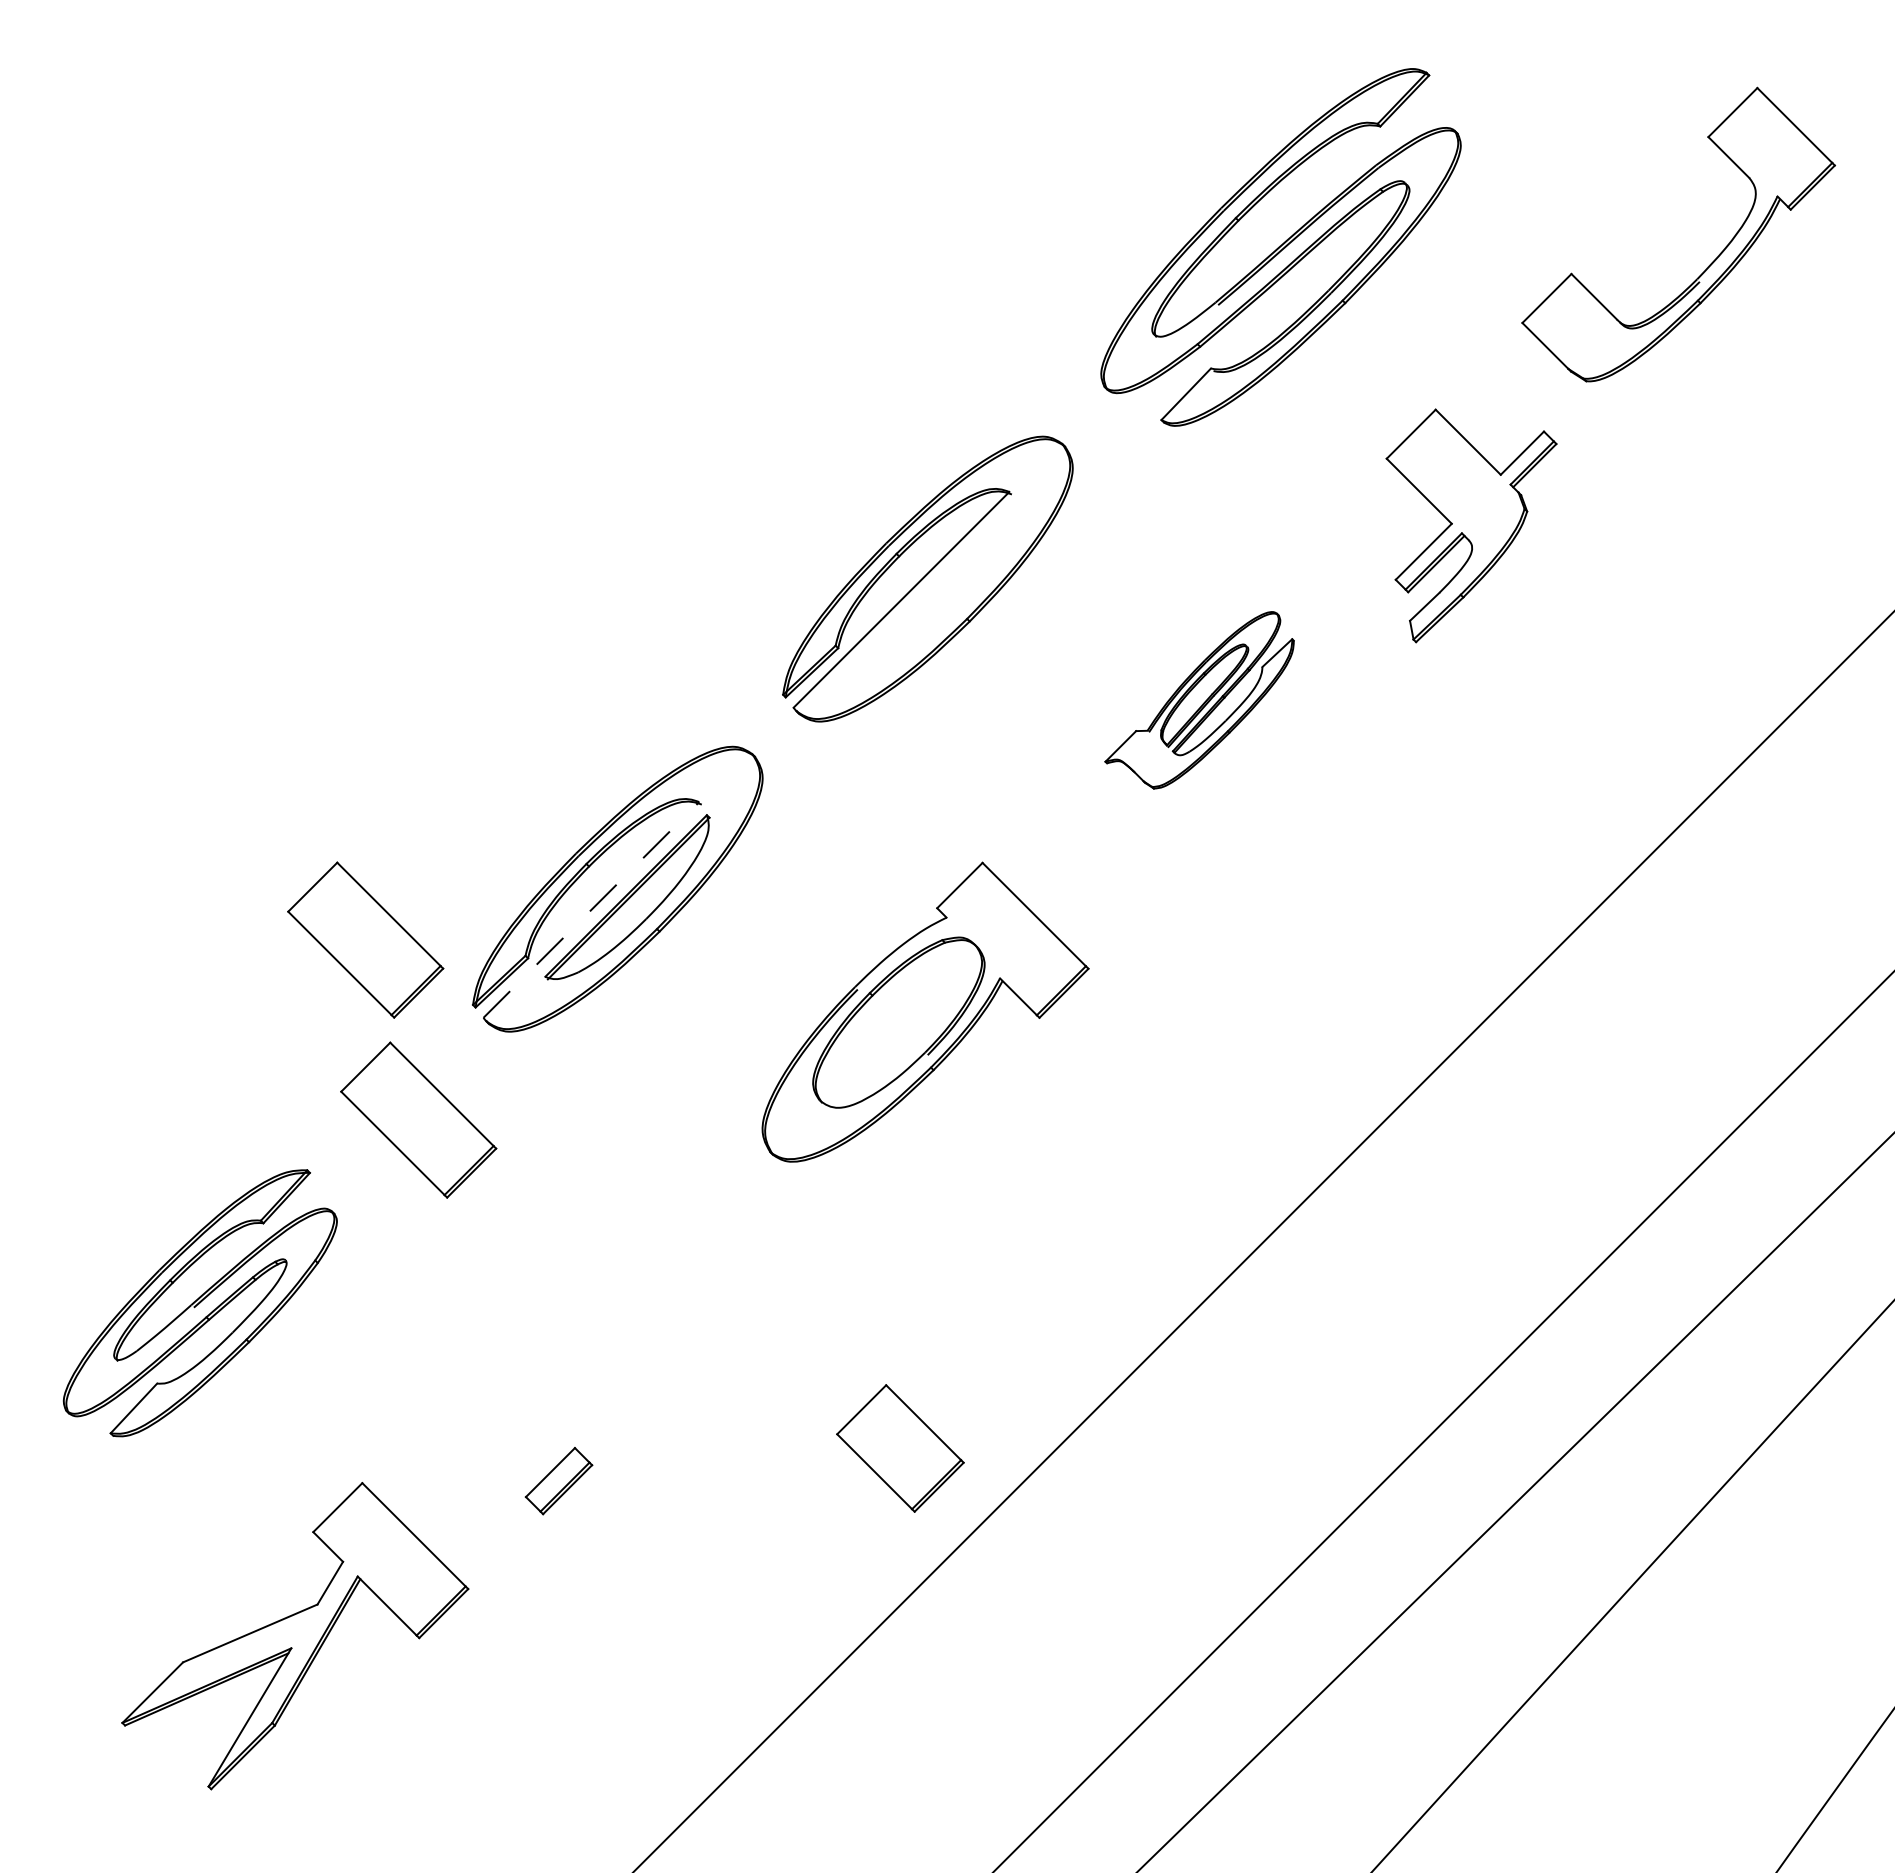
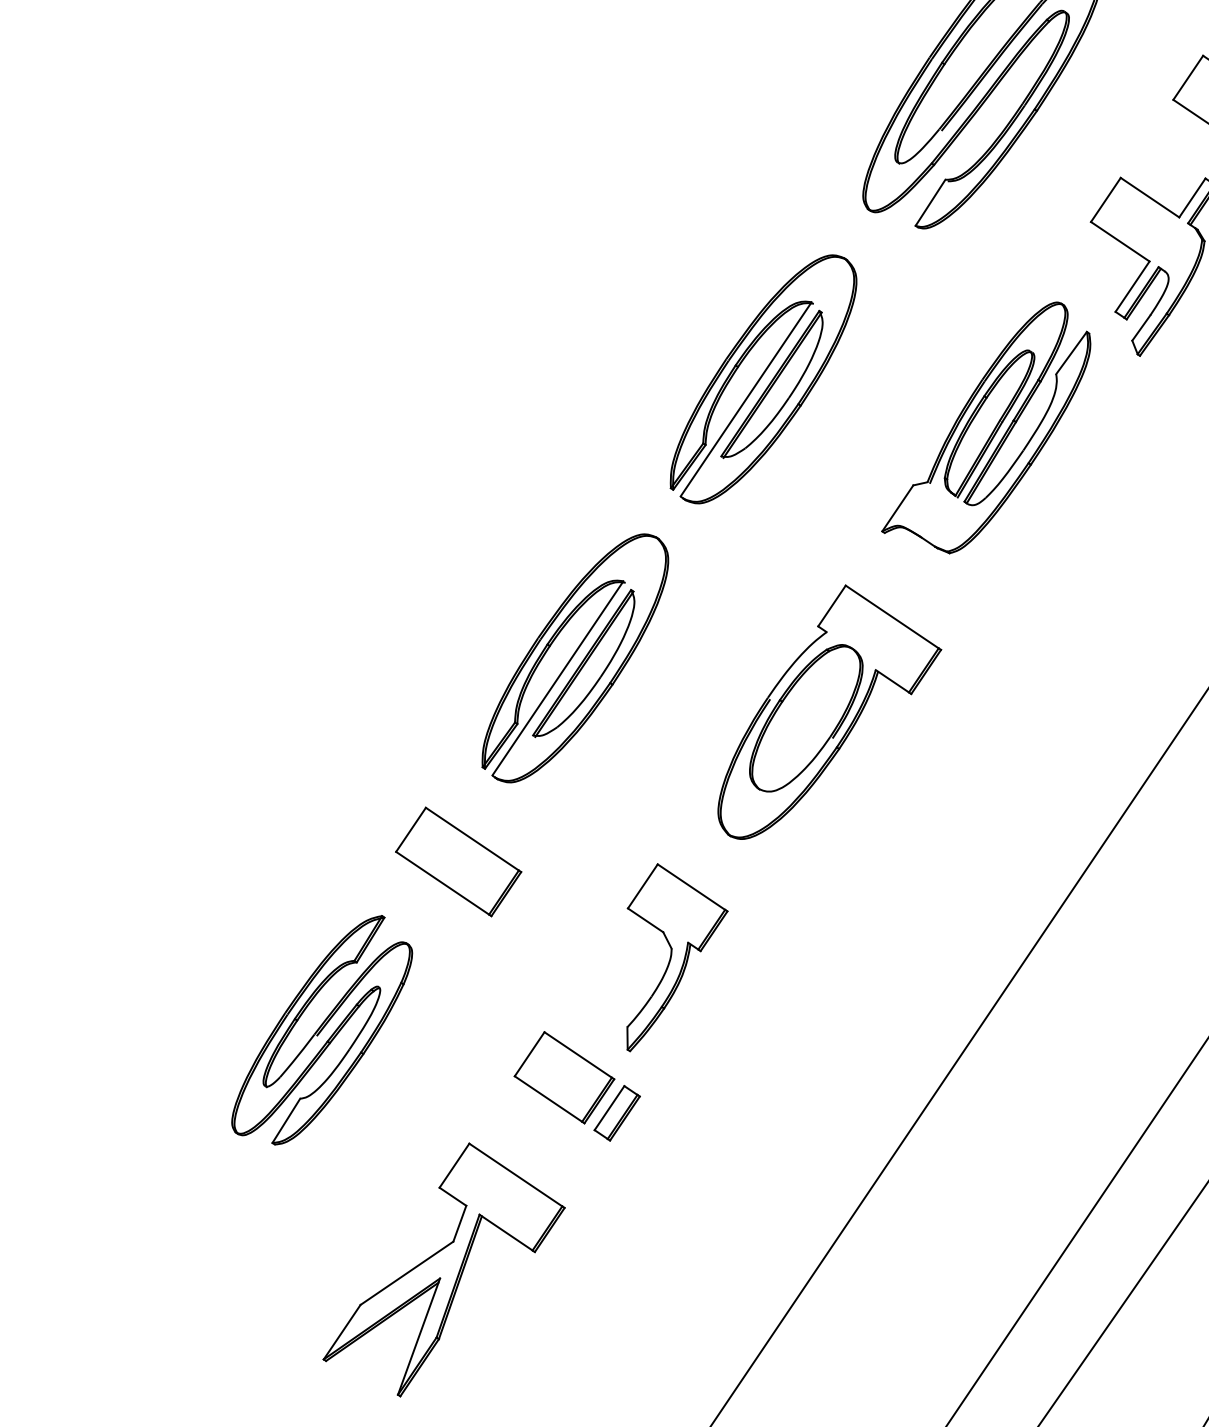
part: (937, 587) -> (771, 384), added
part: (1199, 700) -> (985, 431), size x1.67
line: (591, 909) -> (557, 677), dashed -> solid
part: (365, 939) -> (392, 733), removed
part: (669, 1288) -> (672, 952), added
part: (900, 1448) -> (564, 1077), moved

